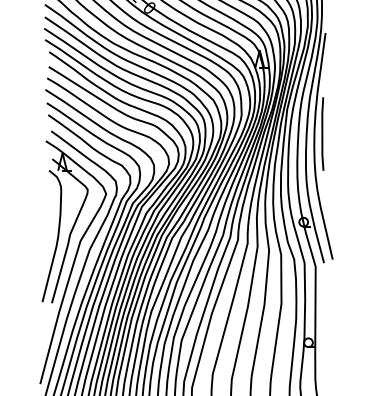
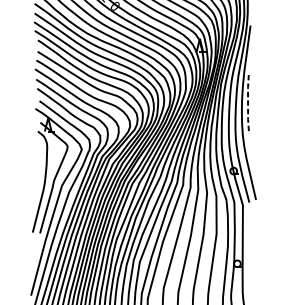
line: (322, 134) -> (248, 103), solid -> dashed

